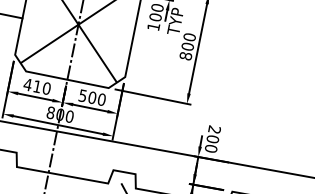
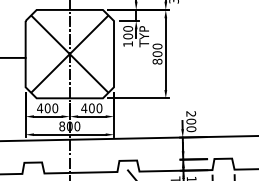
text: (37, 86) -> (47, 108), 410 -> 400
text: (83, 96) -> (84, 108), 500 -> 400

